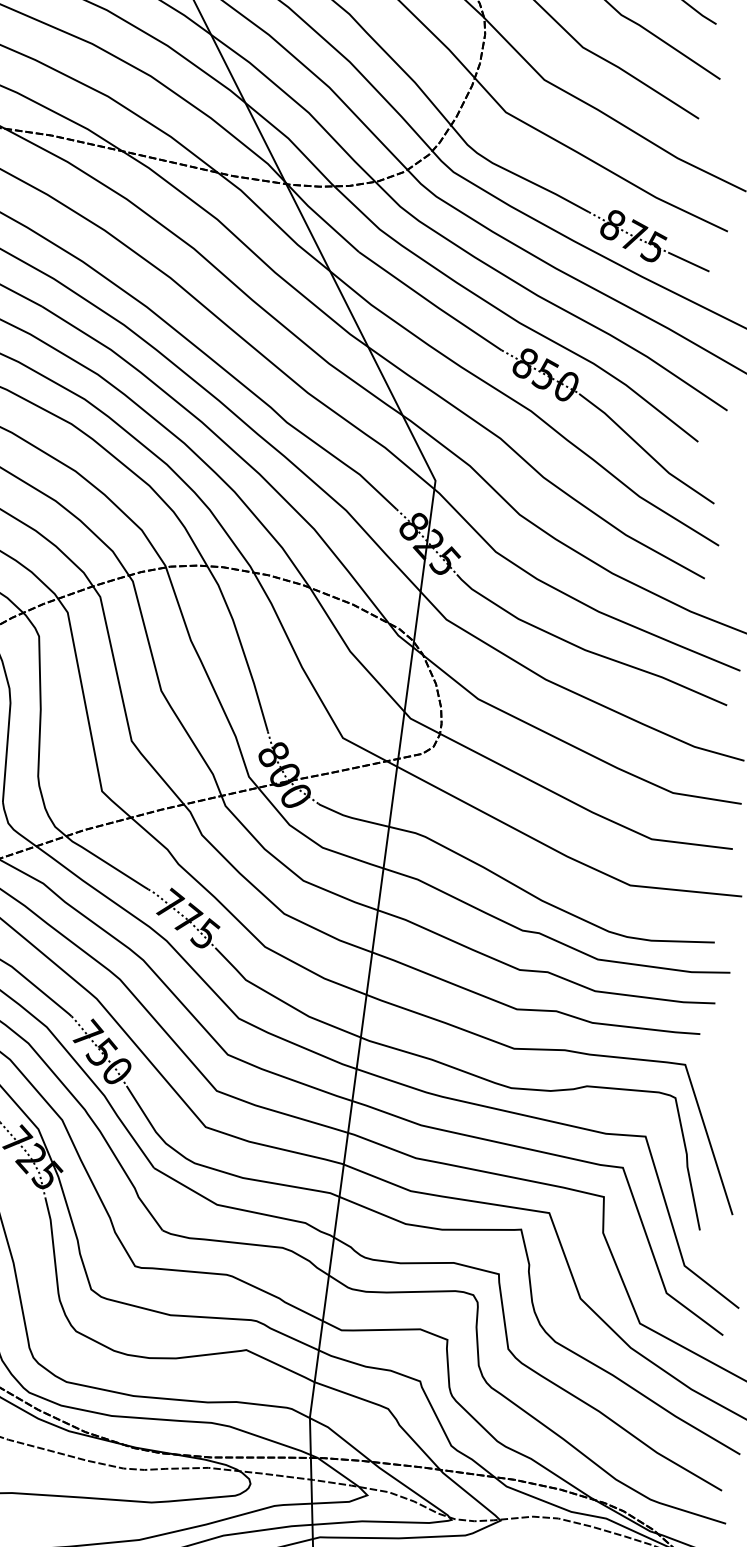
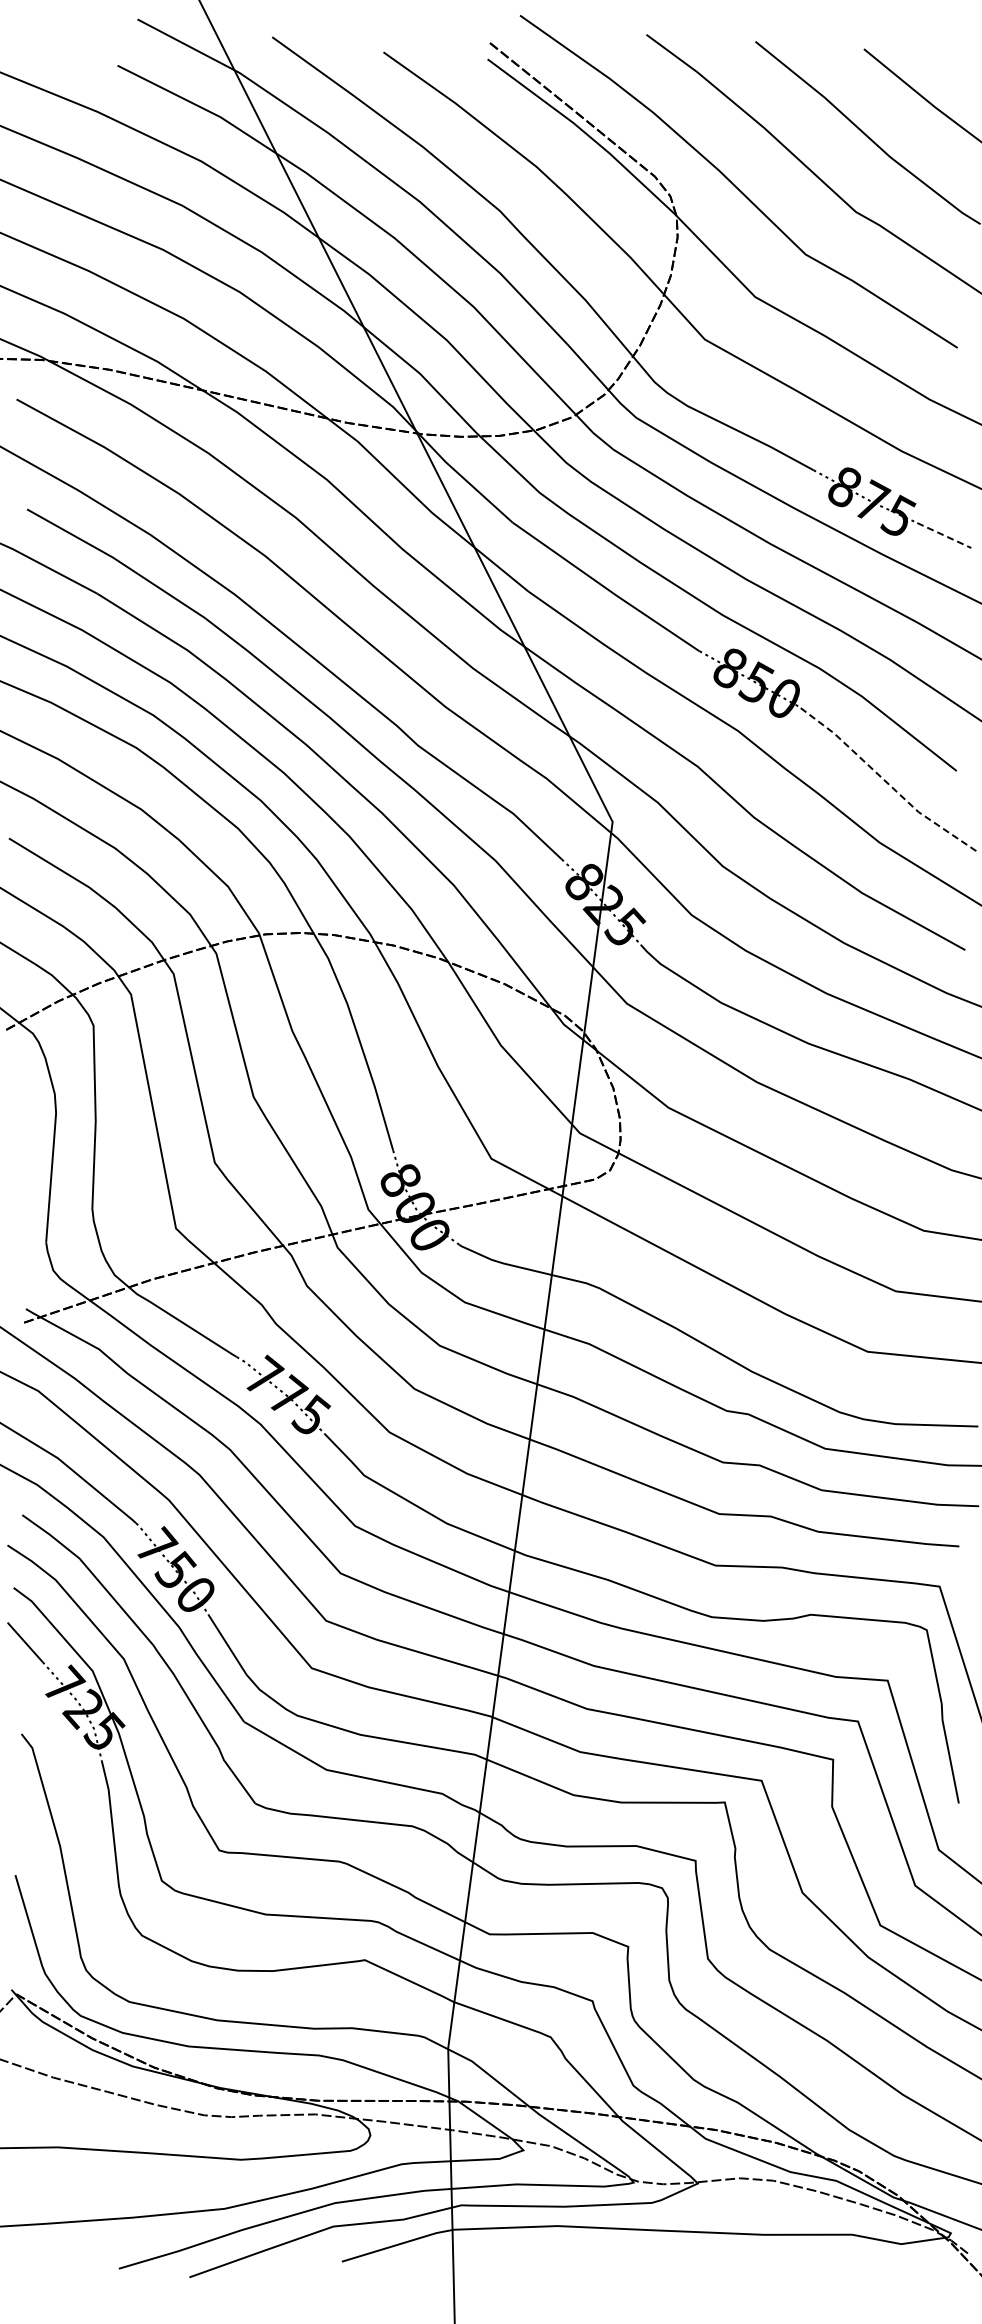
line: (688, 262) -> (944, 535), solid -> dashed
line: (645, 450) -> (887, 782), solid -> dashed

